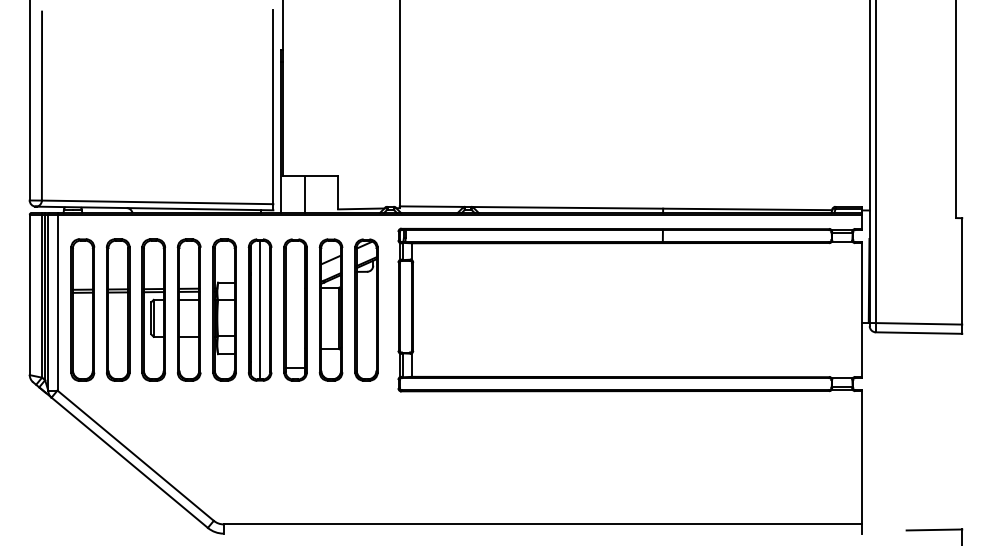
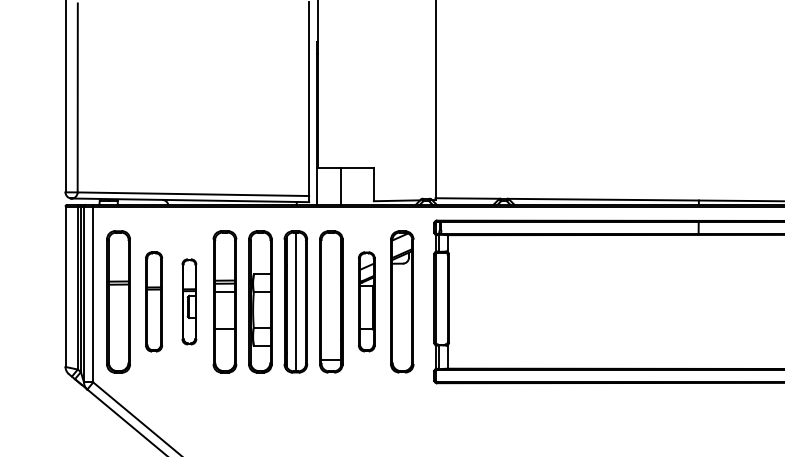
part: (118, 309) -> (154, 301), size x0.7
part: (153, 309) -> (189, 301), size x0.6
part: (330, 309) -> (366, 301), size x0.7

